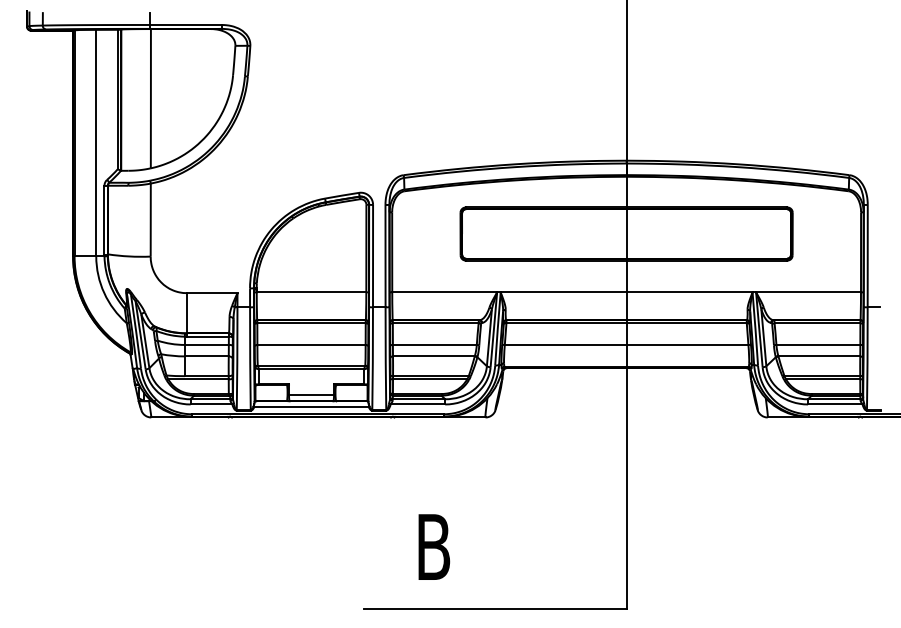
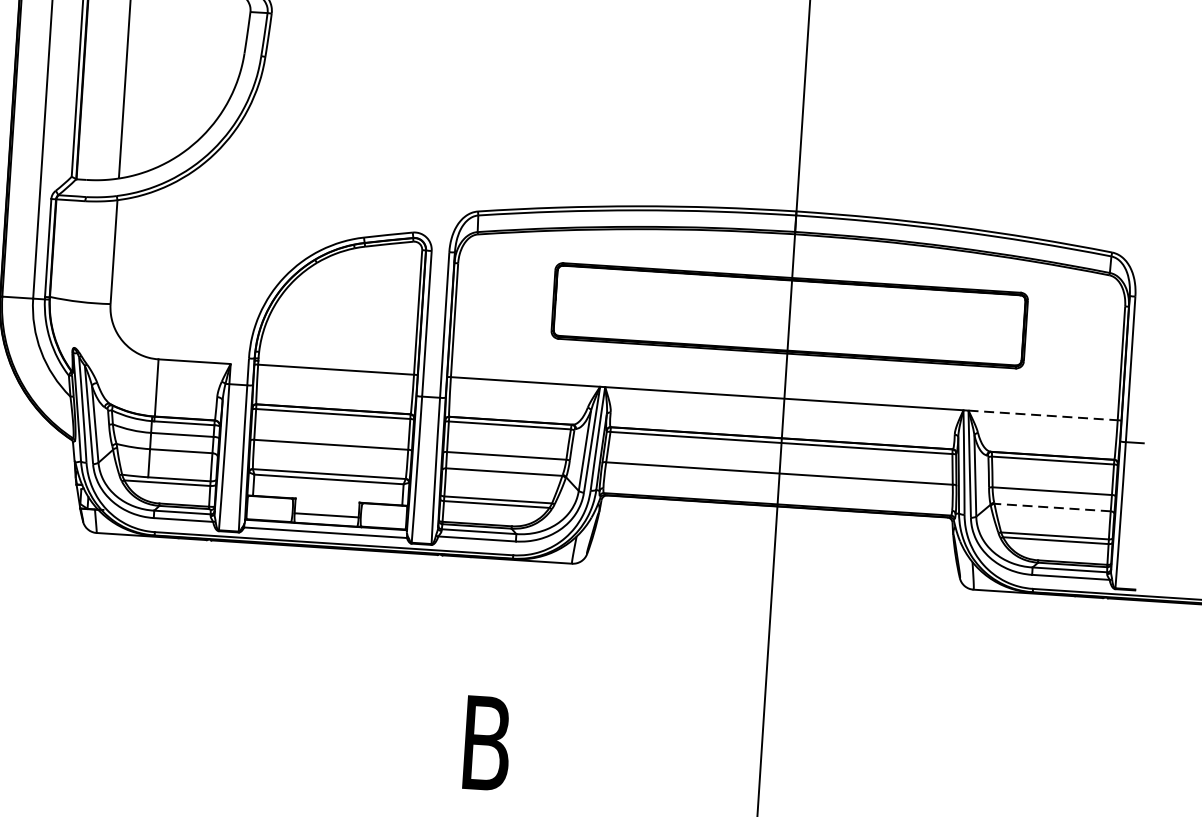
line: (809, 292) -> (1044, 415), solid -> dashed
line: (819, 356) -> (1052, 507), solid -> dashed

